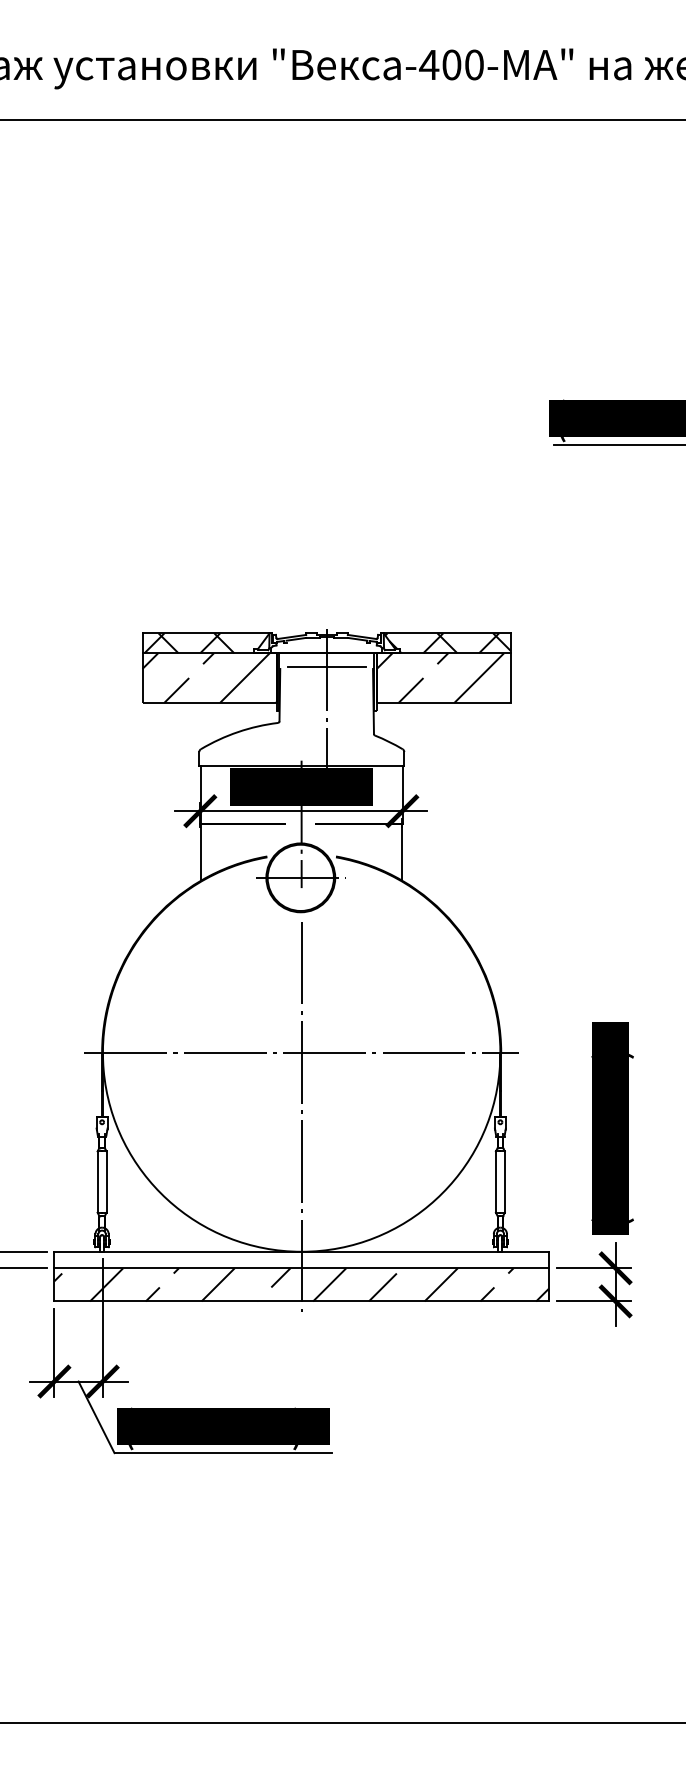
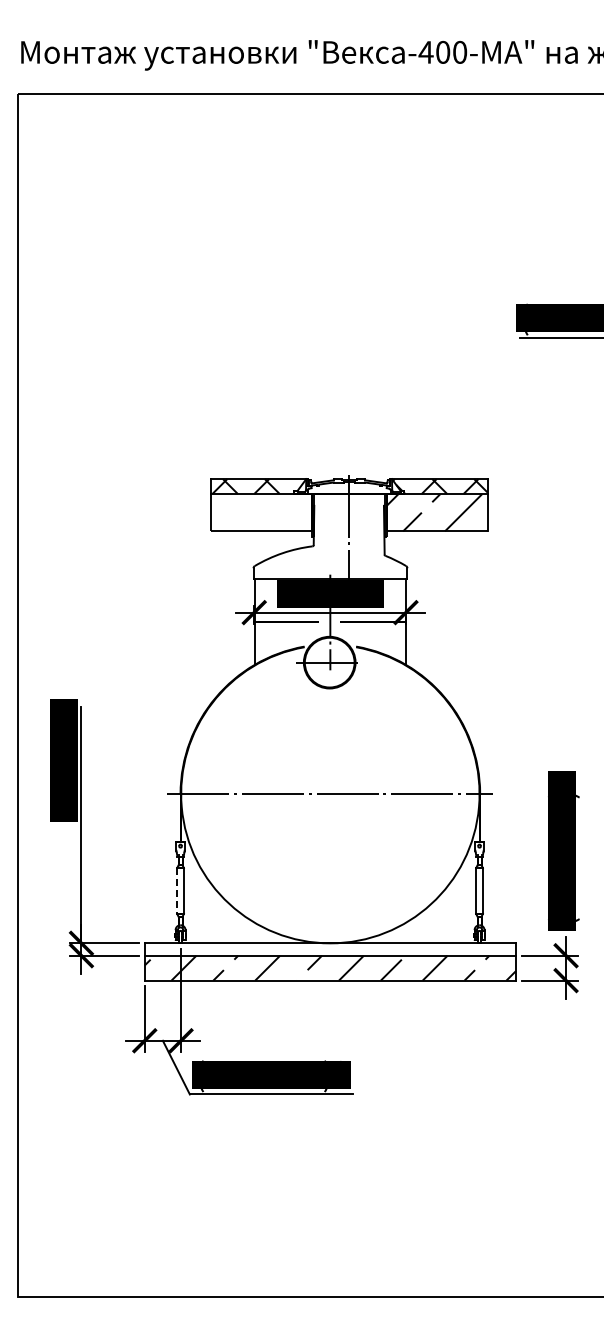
line: (325, 667) -> (348, 504), removed
hatch: (208, 677) -> (260, 512), removed
line: (301, 1116) -> (330, 841), removed
line: (98, 1182) -> (177, 891), solid -> dashed

